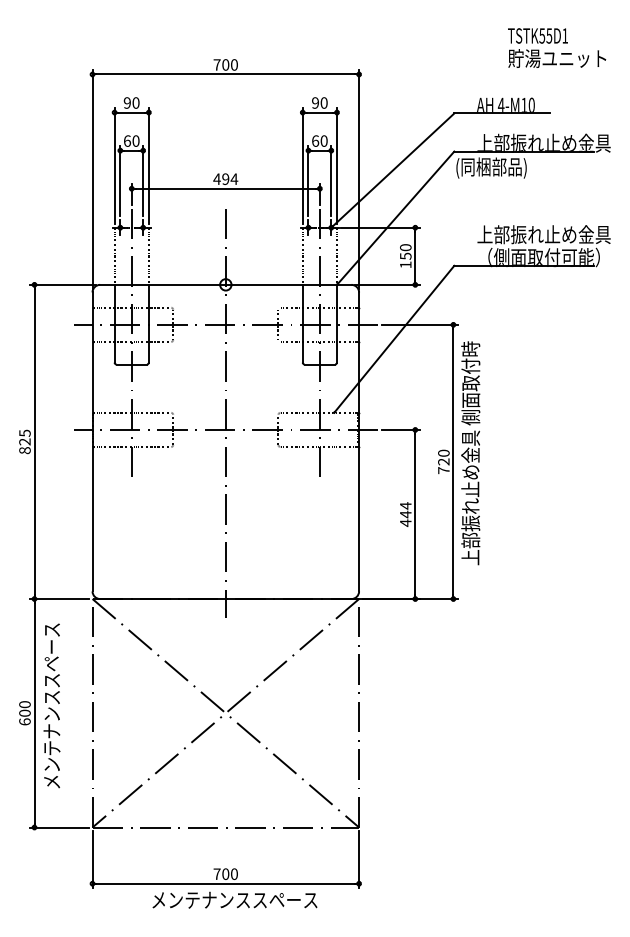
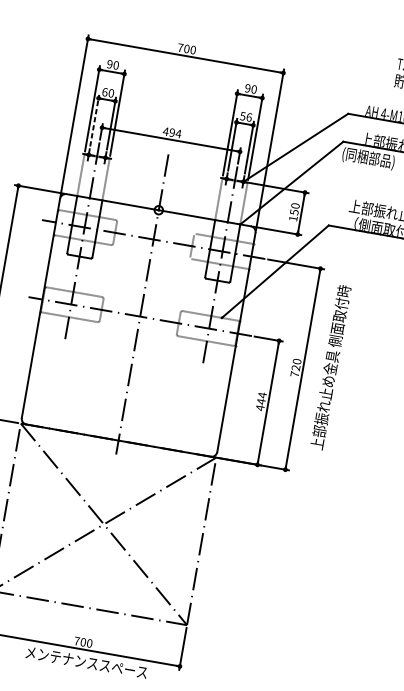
text: (319, 140) -> (245, 116), 60 -> 56
line: (120, 180) -> (94, 120), solid -> dashed
text: (470, 453) -> (330, 367), moved

